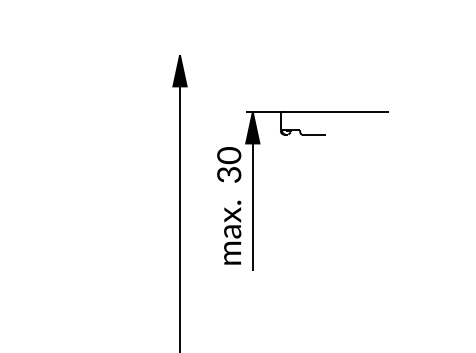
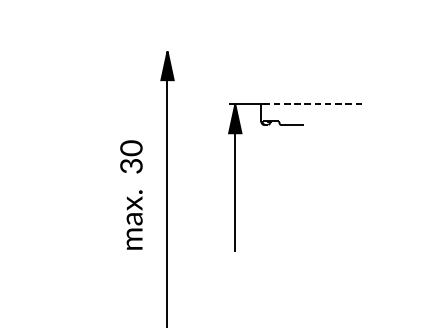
line: (334, 112) -> (311, 104), solid -> dashed
text: (229, 205) -> (131, 194), moved

